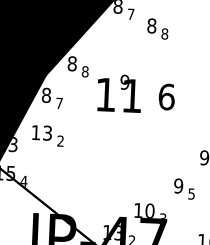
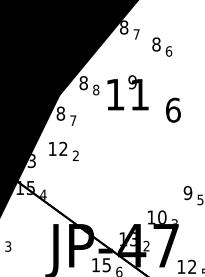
text: (164, 34) -> (168, 51), 8 -> 6
text: (119, 93) -> (127, 92), moved
text: (47, 133) -> (63, 149), 13 -> 12

